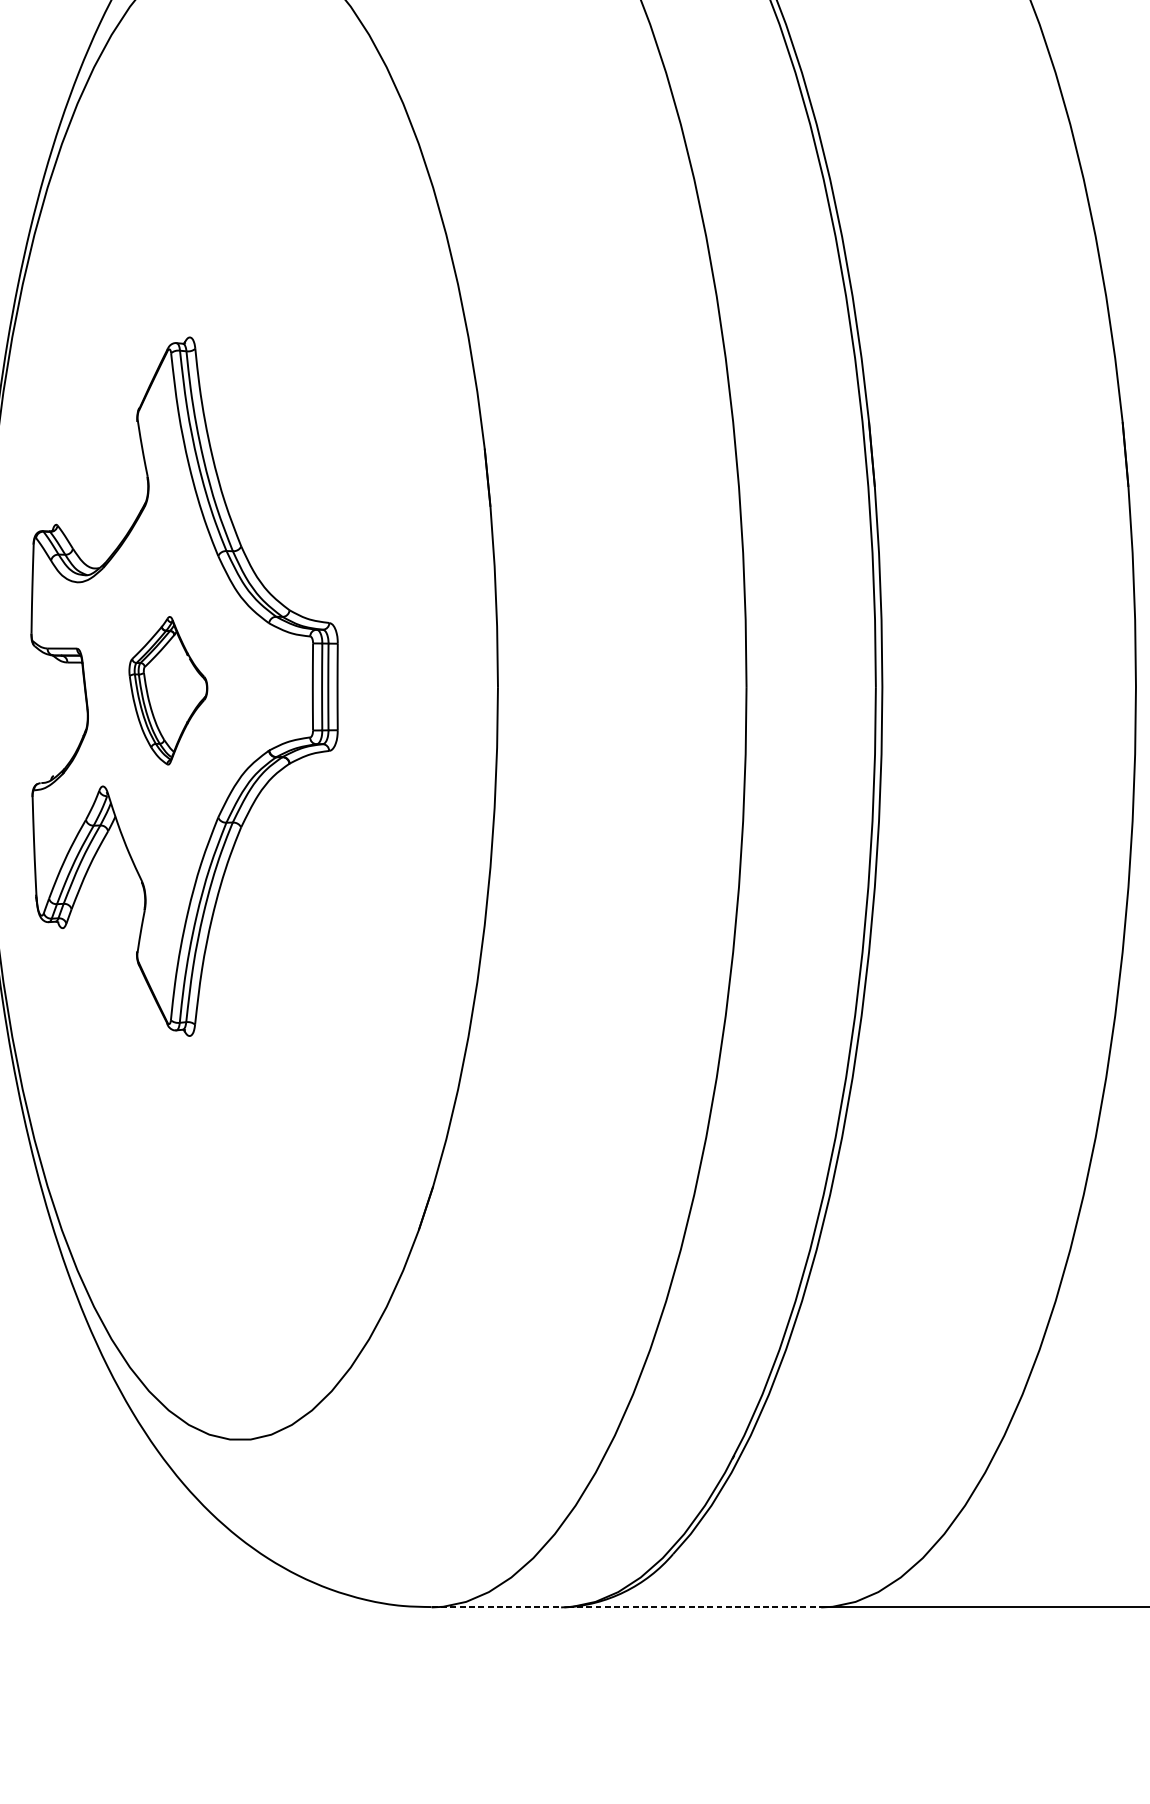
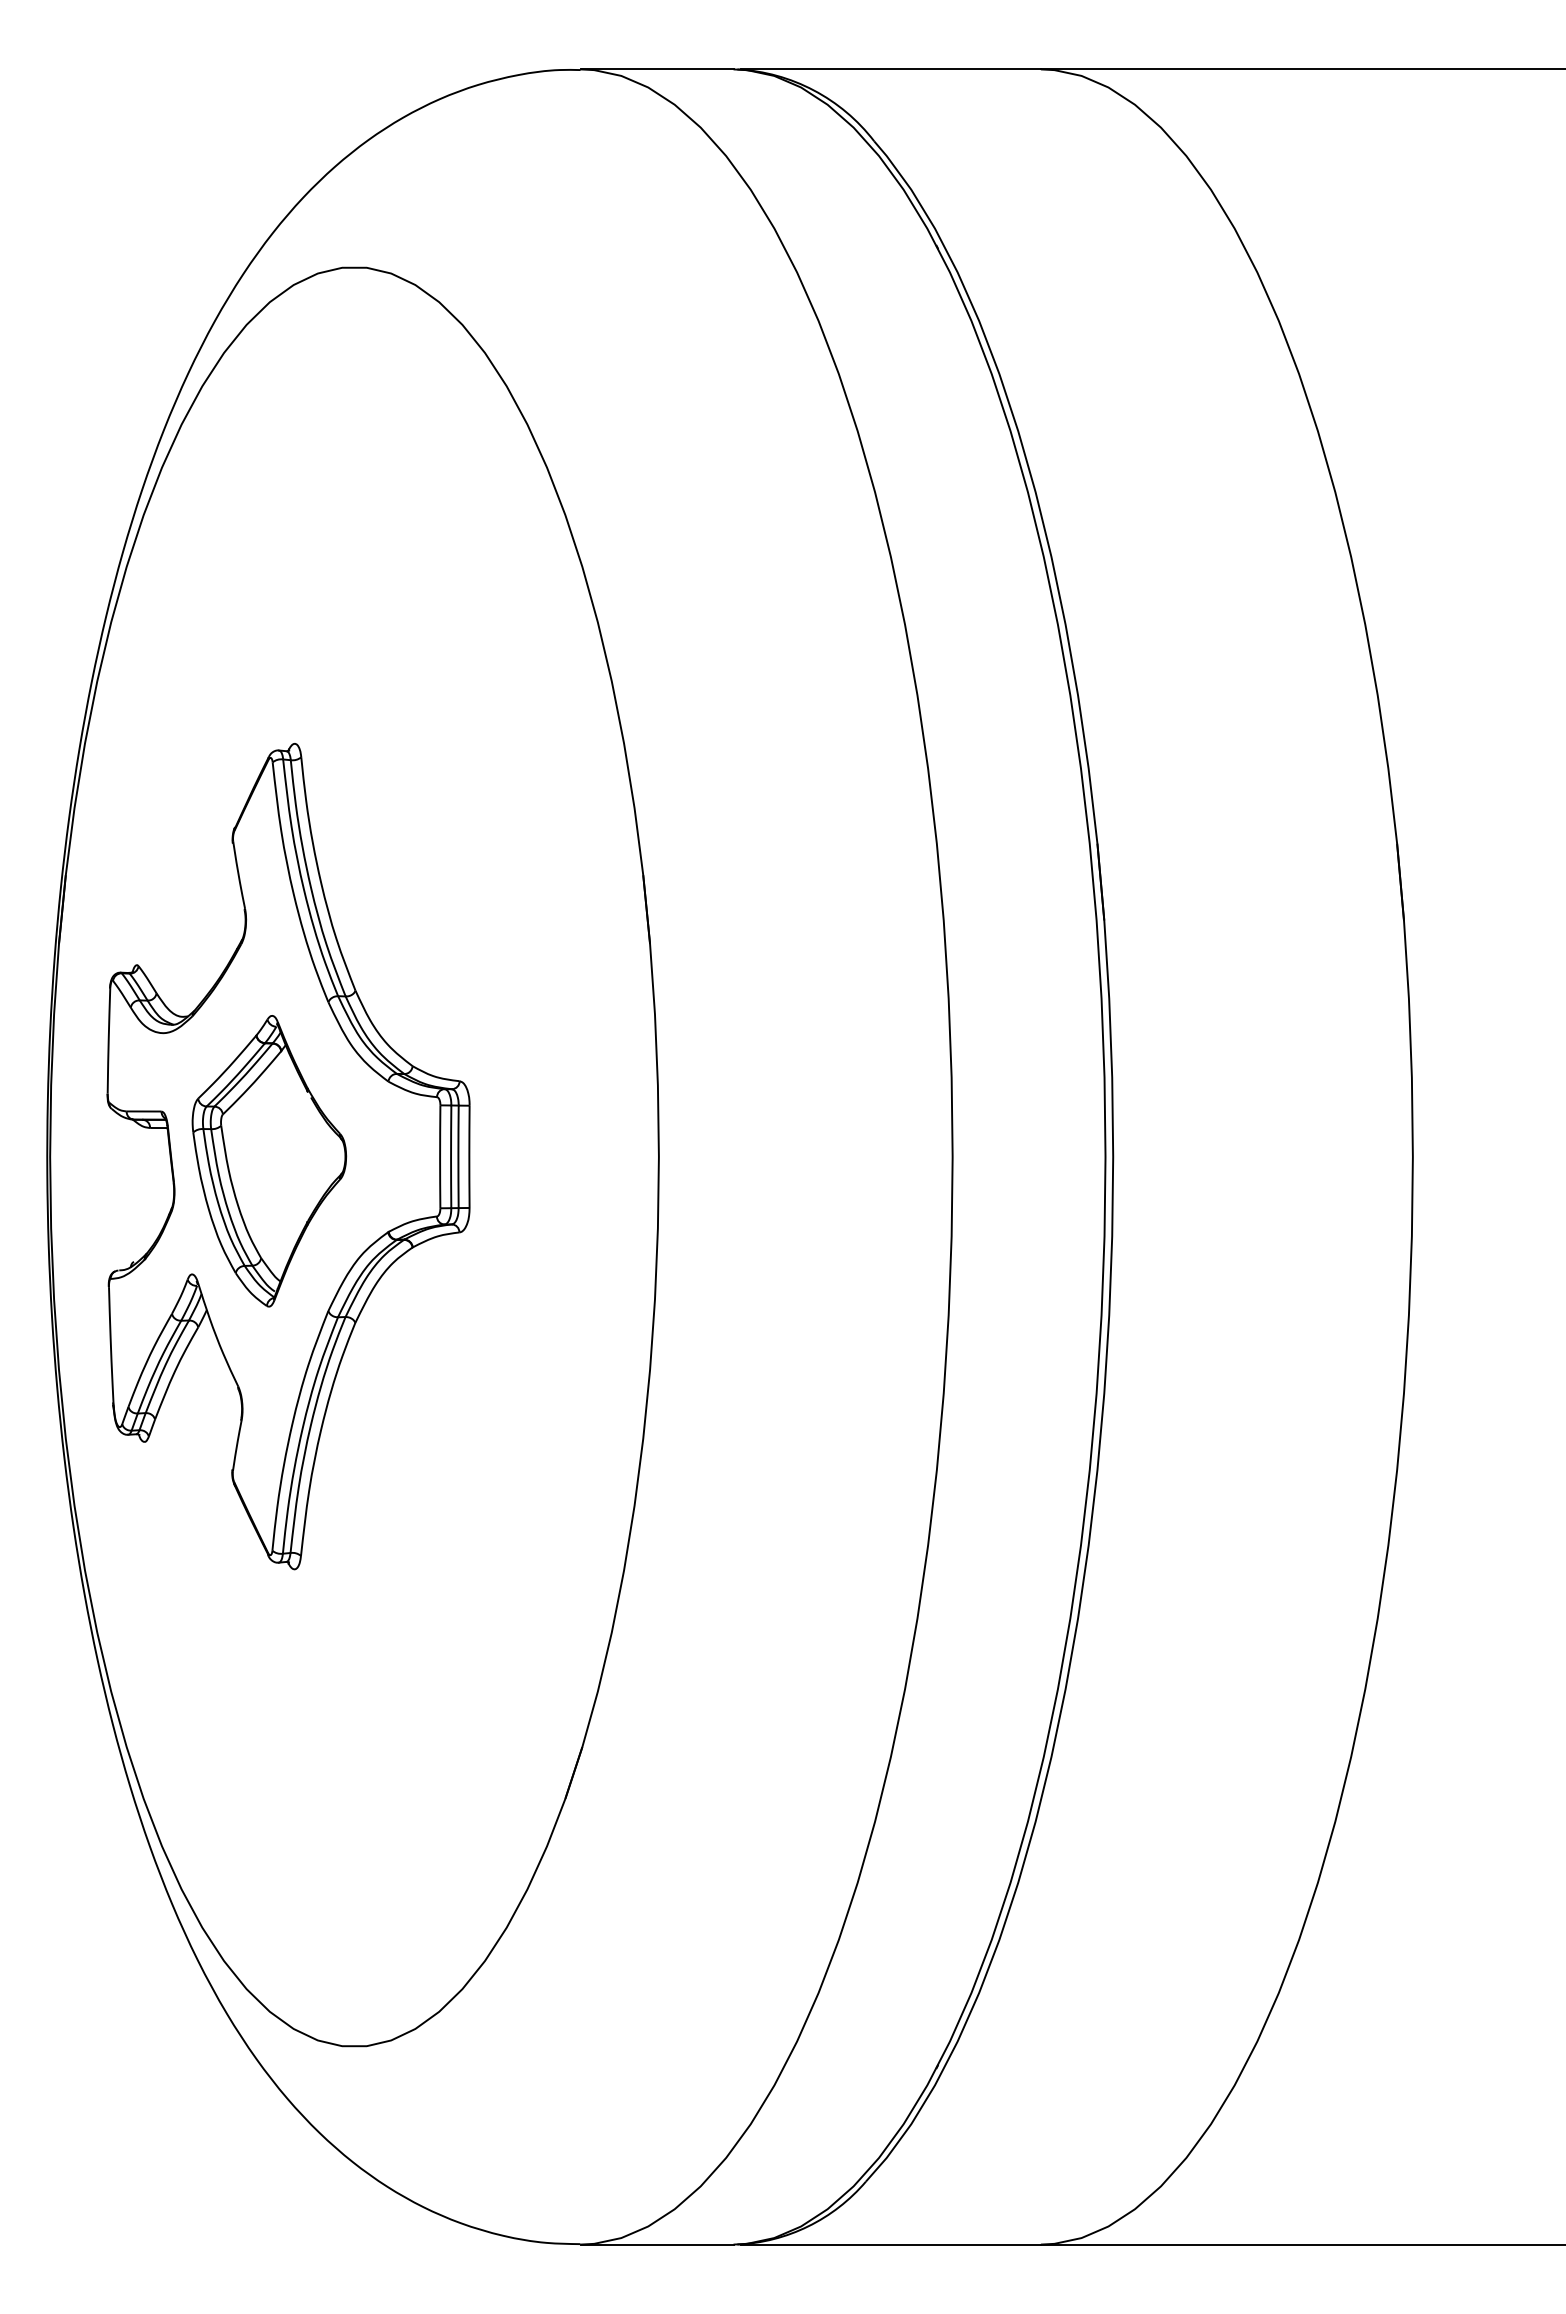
part: (168, 690) -> (269, 1161), size x1.67
line: (496, 1607) -> (657, 2244), dashed -> solid
line: (694, 1607) -> (891, 2244), dashed -> solid

